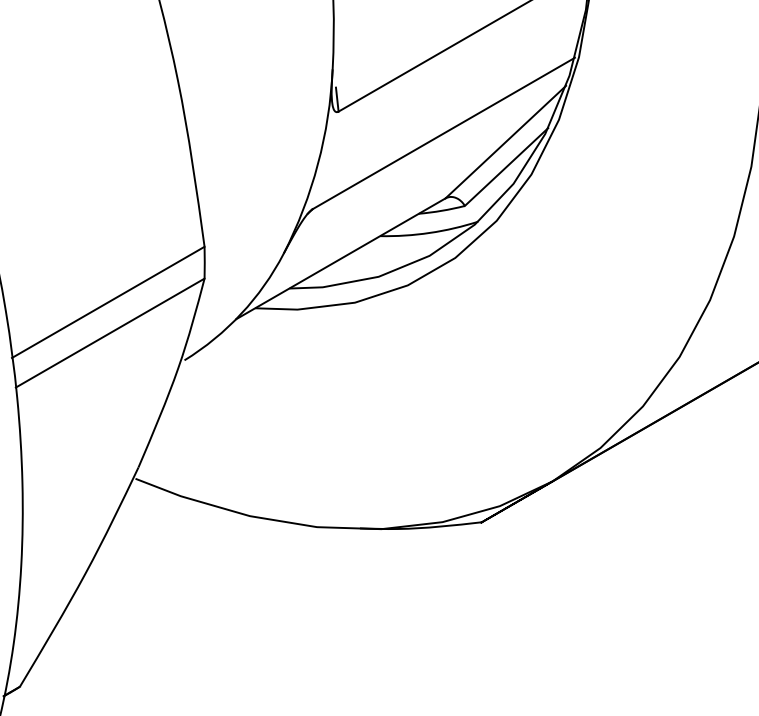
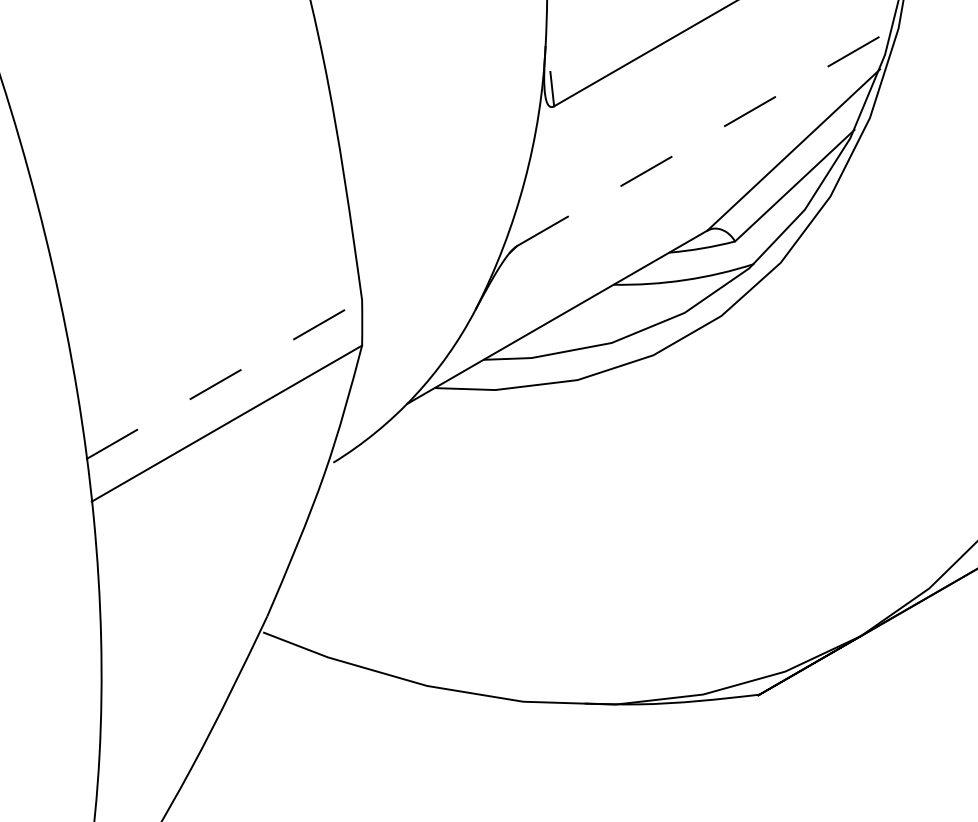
line: (444, 133) -> (705, 137), solid -> dashed
line: (108, 302) -> (224, 379), solid -> dashed

